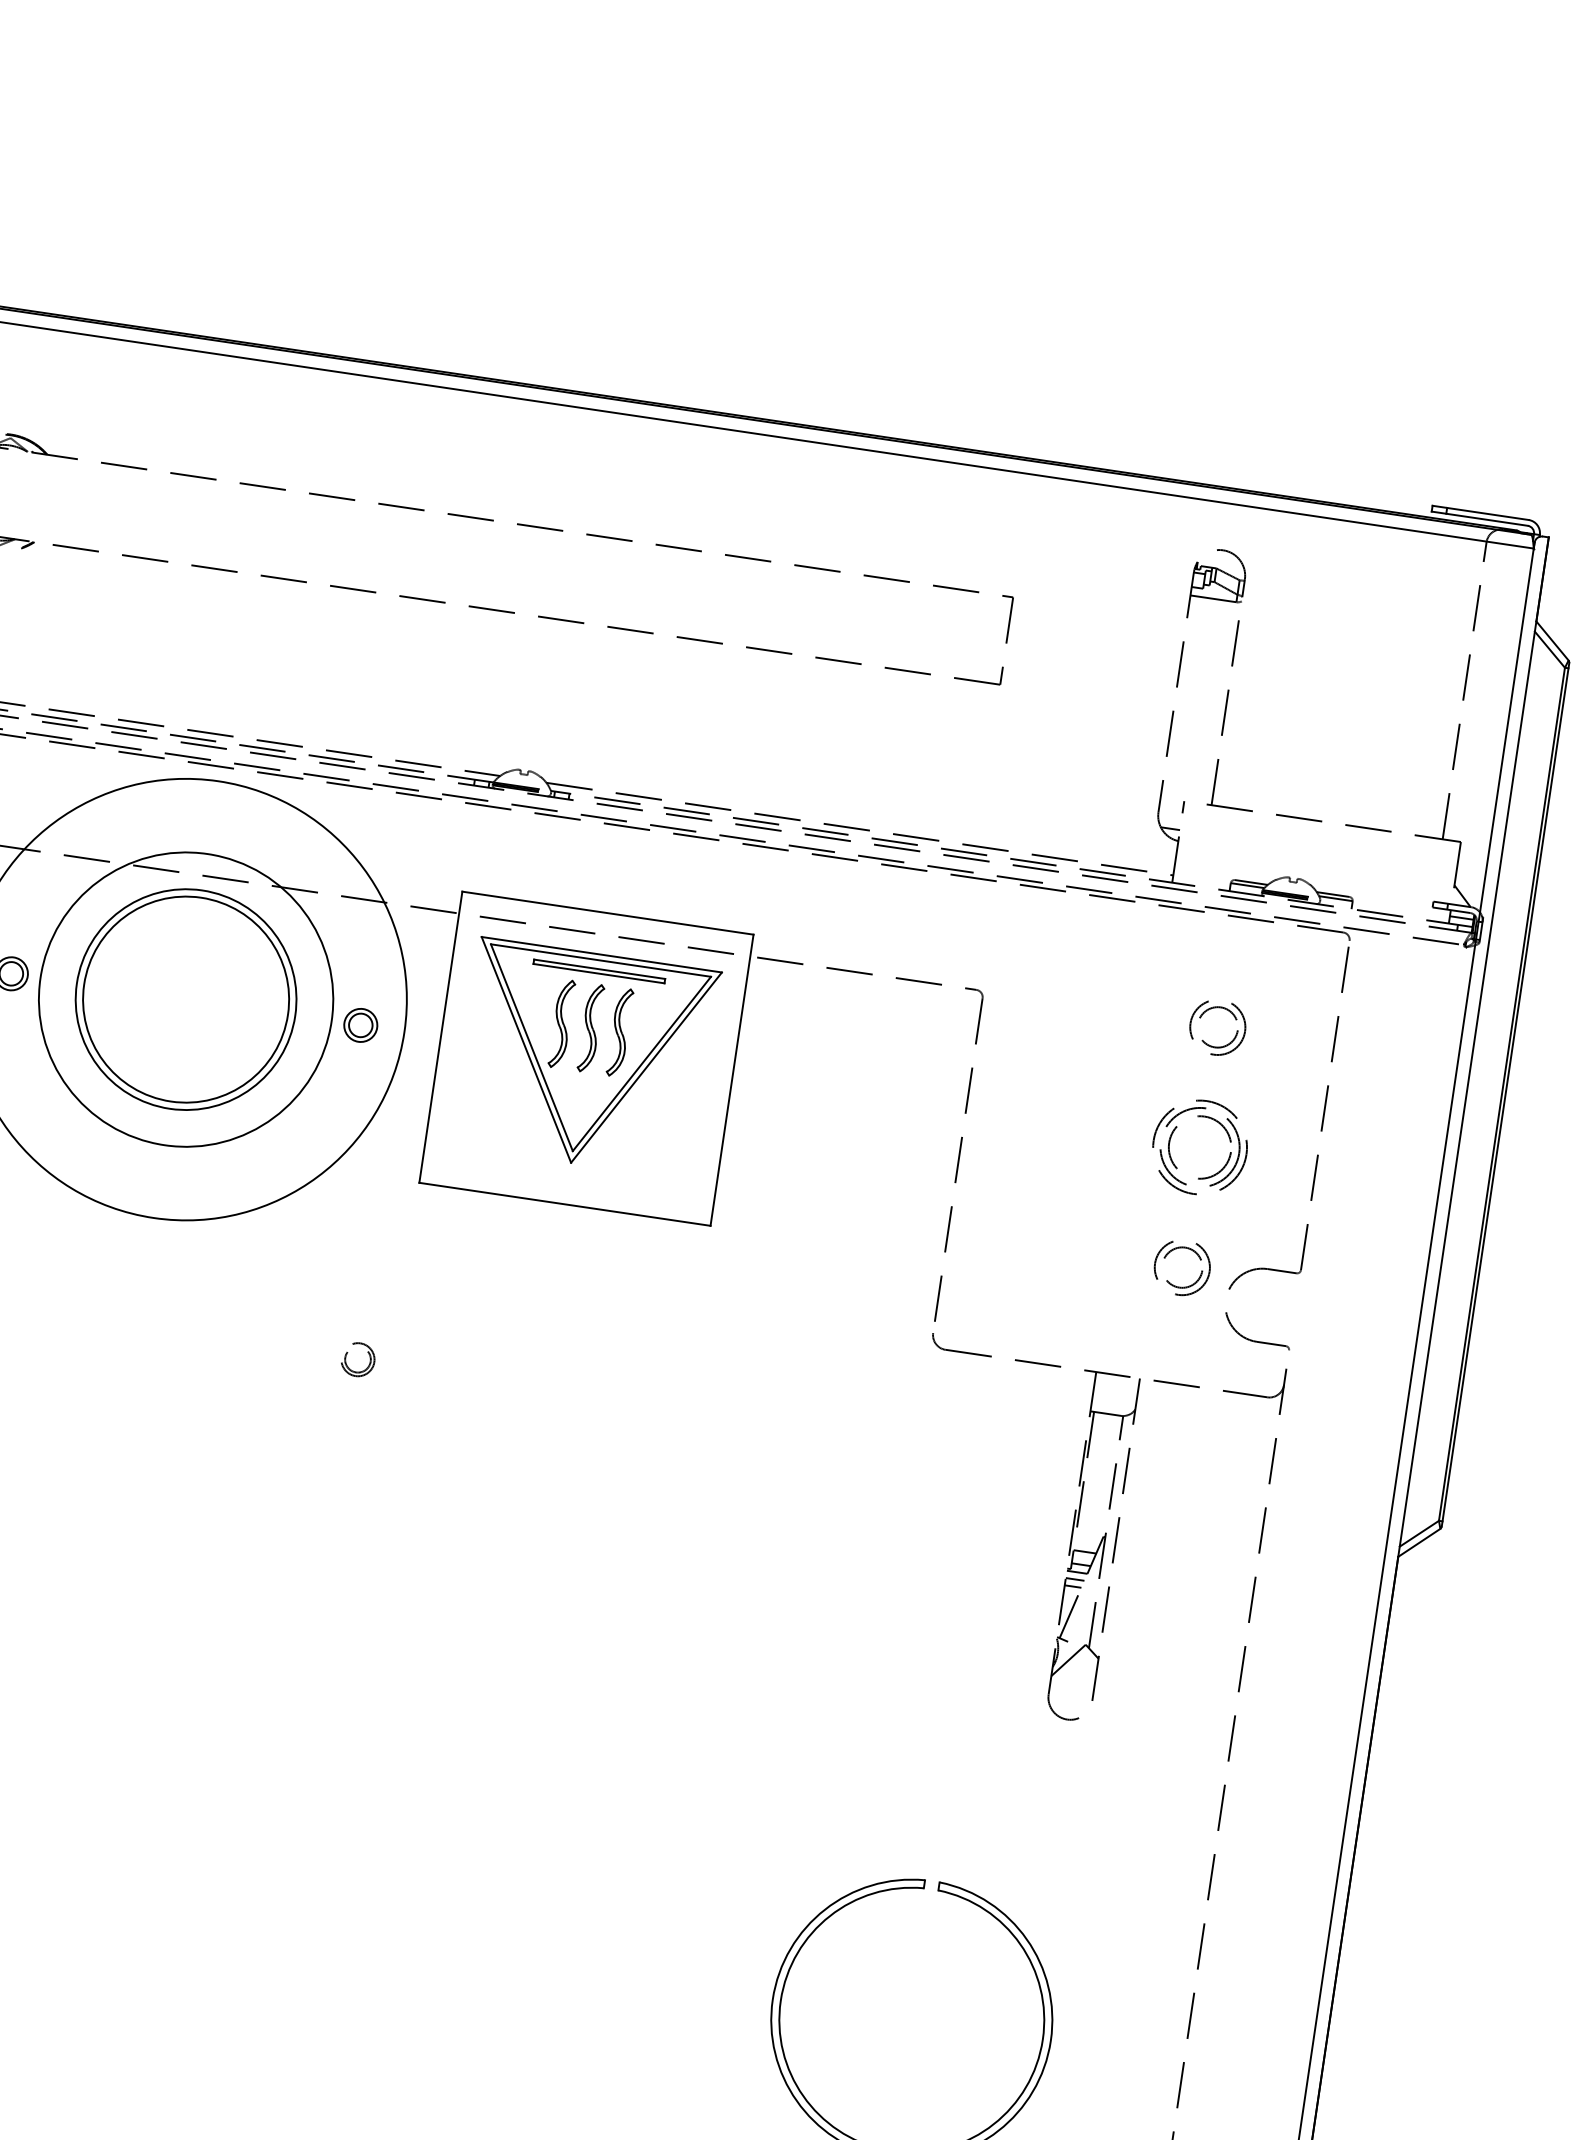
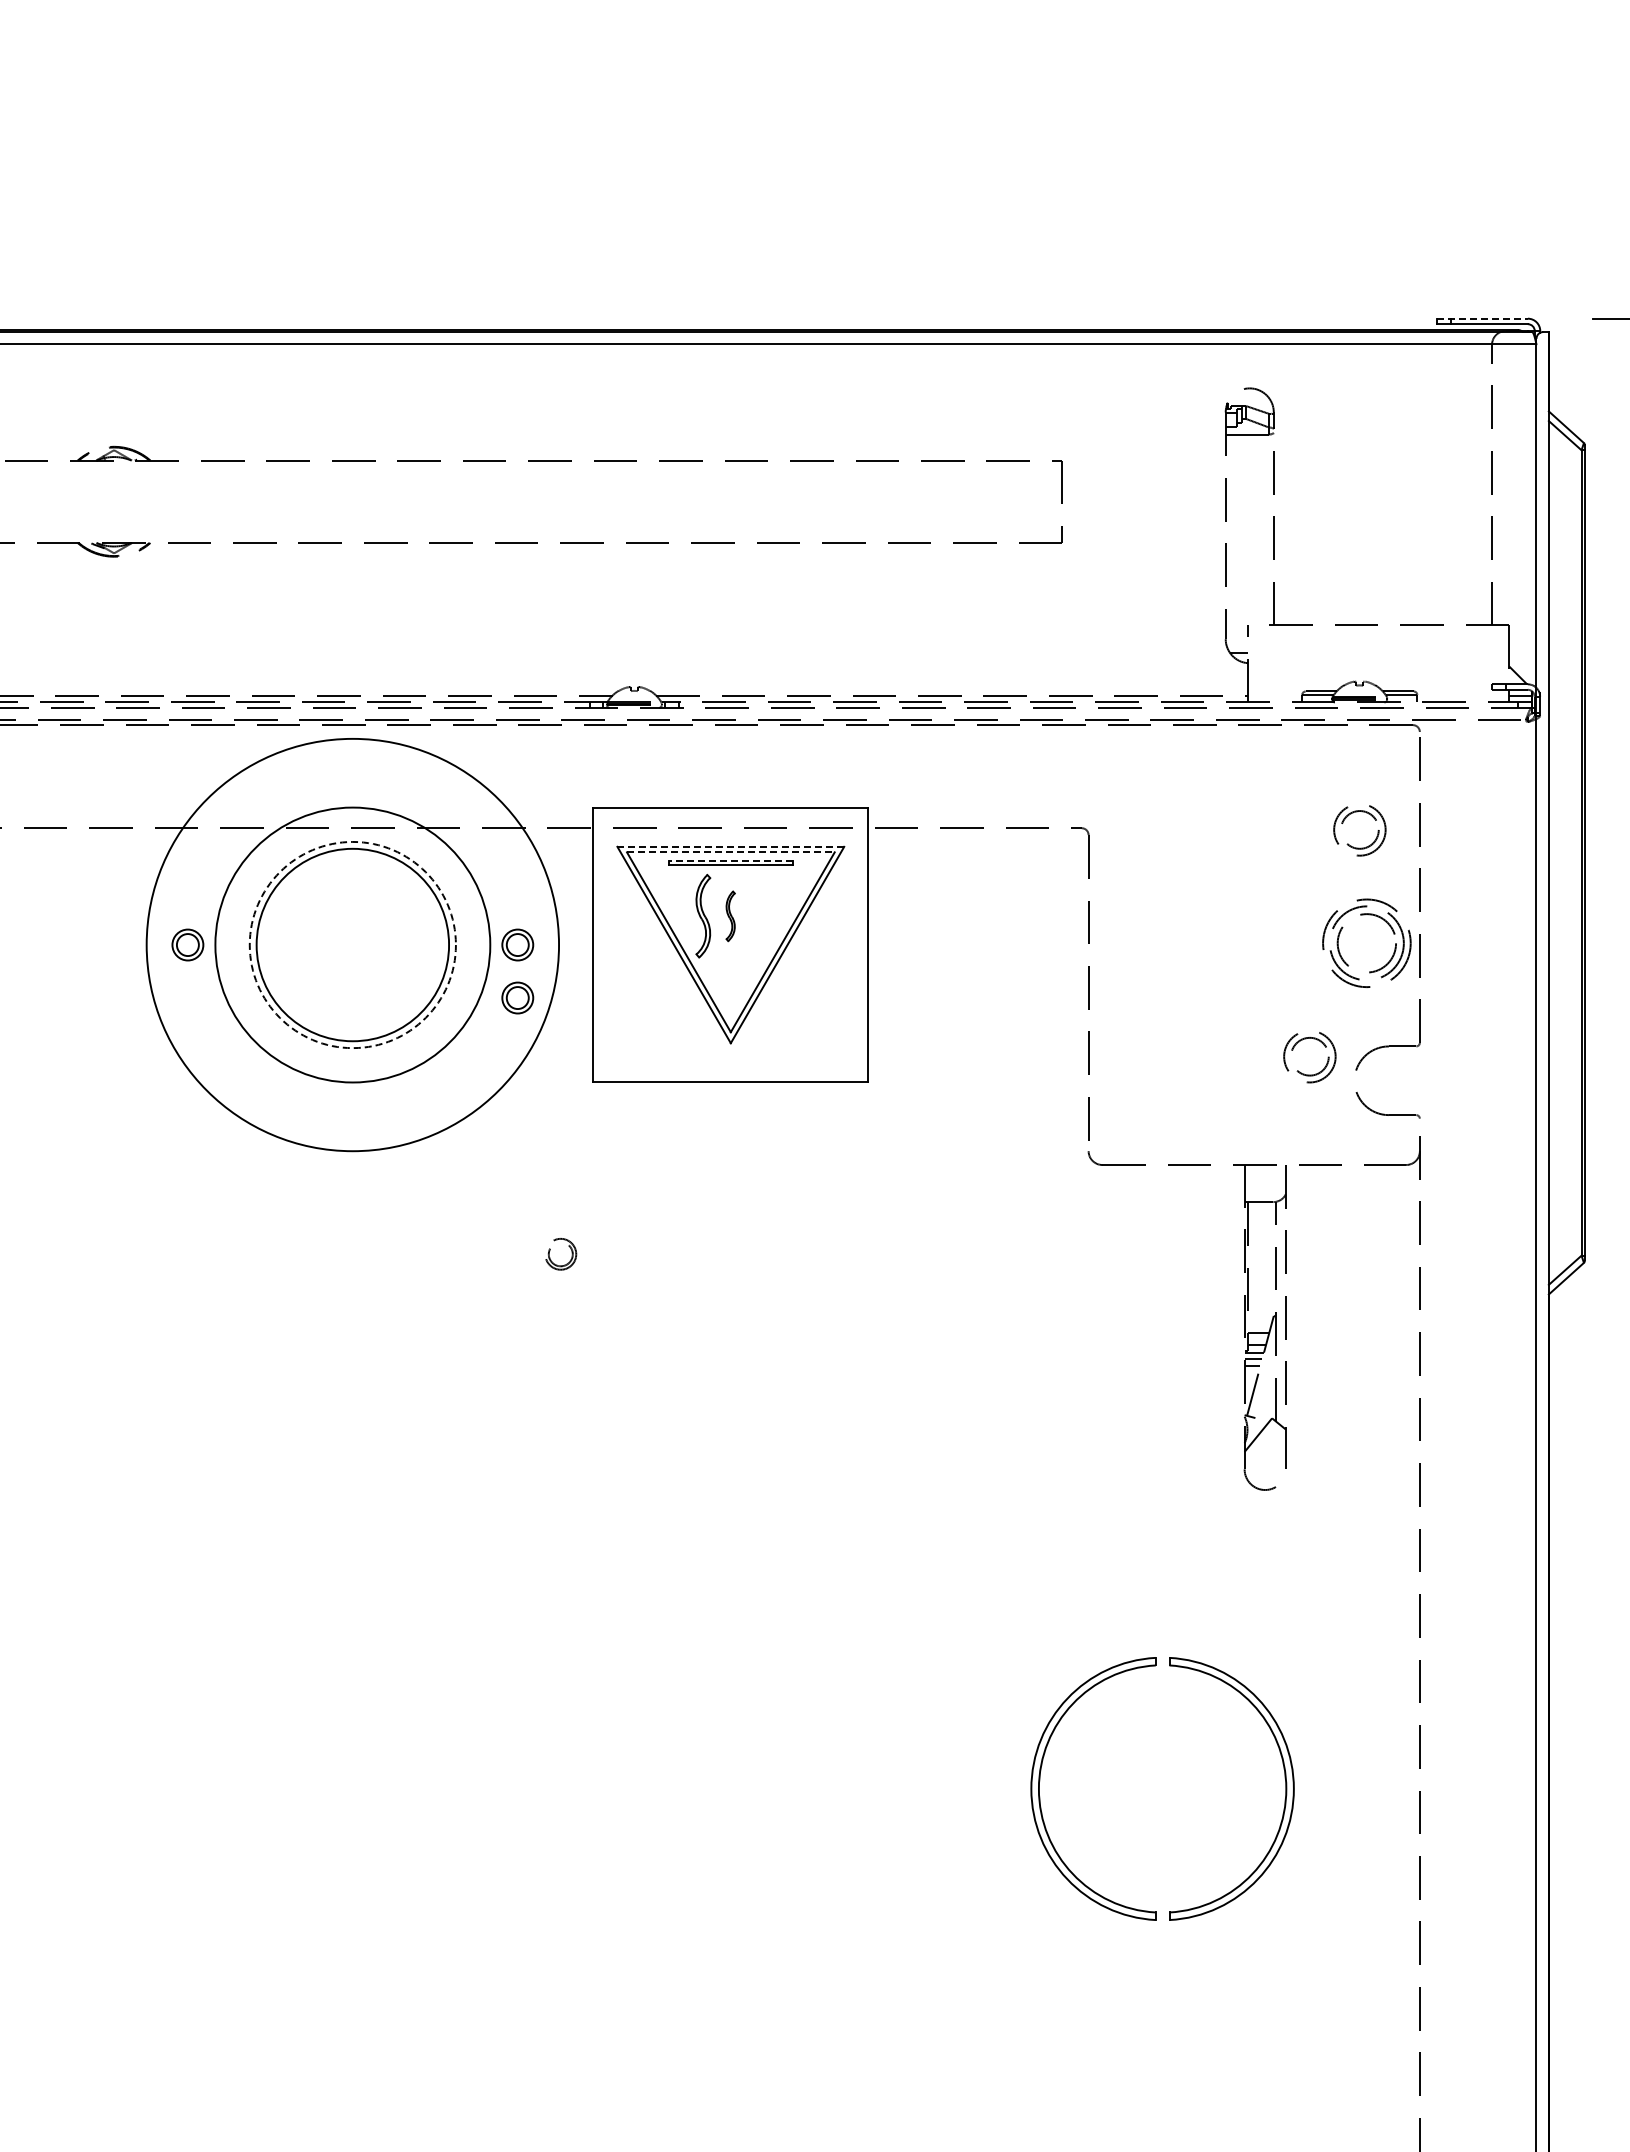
line: (1481, 512) -> (1483, 318), solid -> dashed
line: (601, 954) -> (730, 846), solid -> dashed
line: (600, 960) -> (730, 852), solid -> dashed
line: (599, 969) -> (730, 860), solid -> dashed
circle: (185, 999) -> (352, 944), solid -> dashed
part: (590, 1028) -> (730, 916), size x0.6
part: (620, 1032) -> (758, 916), removed
part: (1206, 1042) -> (1351, 845), moved
part: (352, 1080) -> (517, 997), added
part: (1202, 1117) -> (1365, 915), moved

